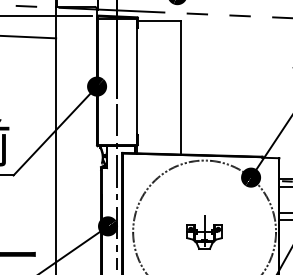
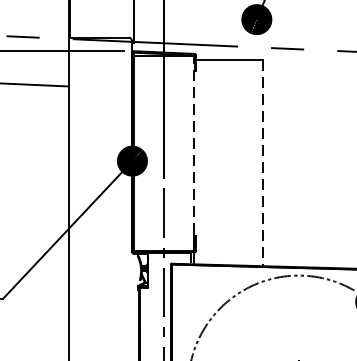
line: (136, 81) -> (193, 153), solid -> dashed
line: (181, 87) -> (263, 162), solid -> dashed

